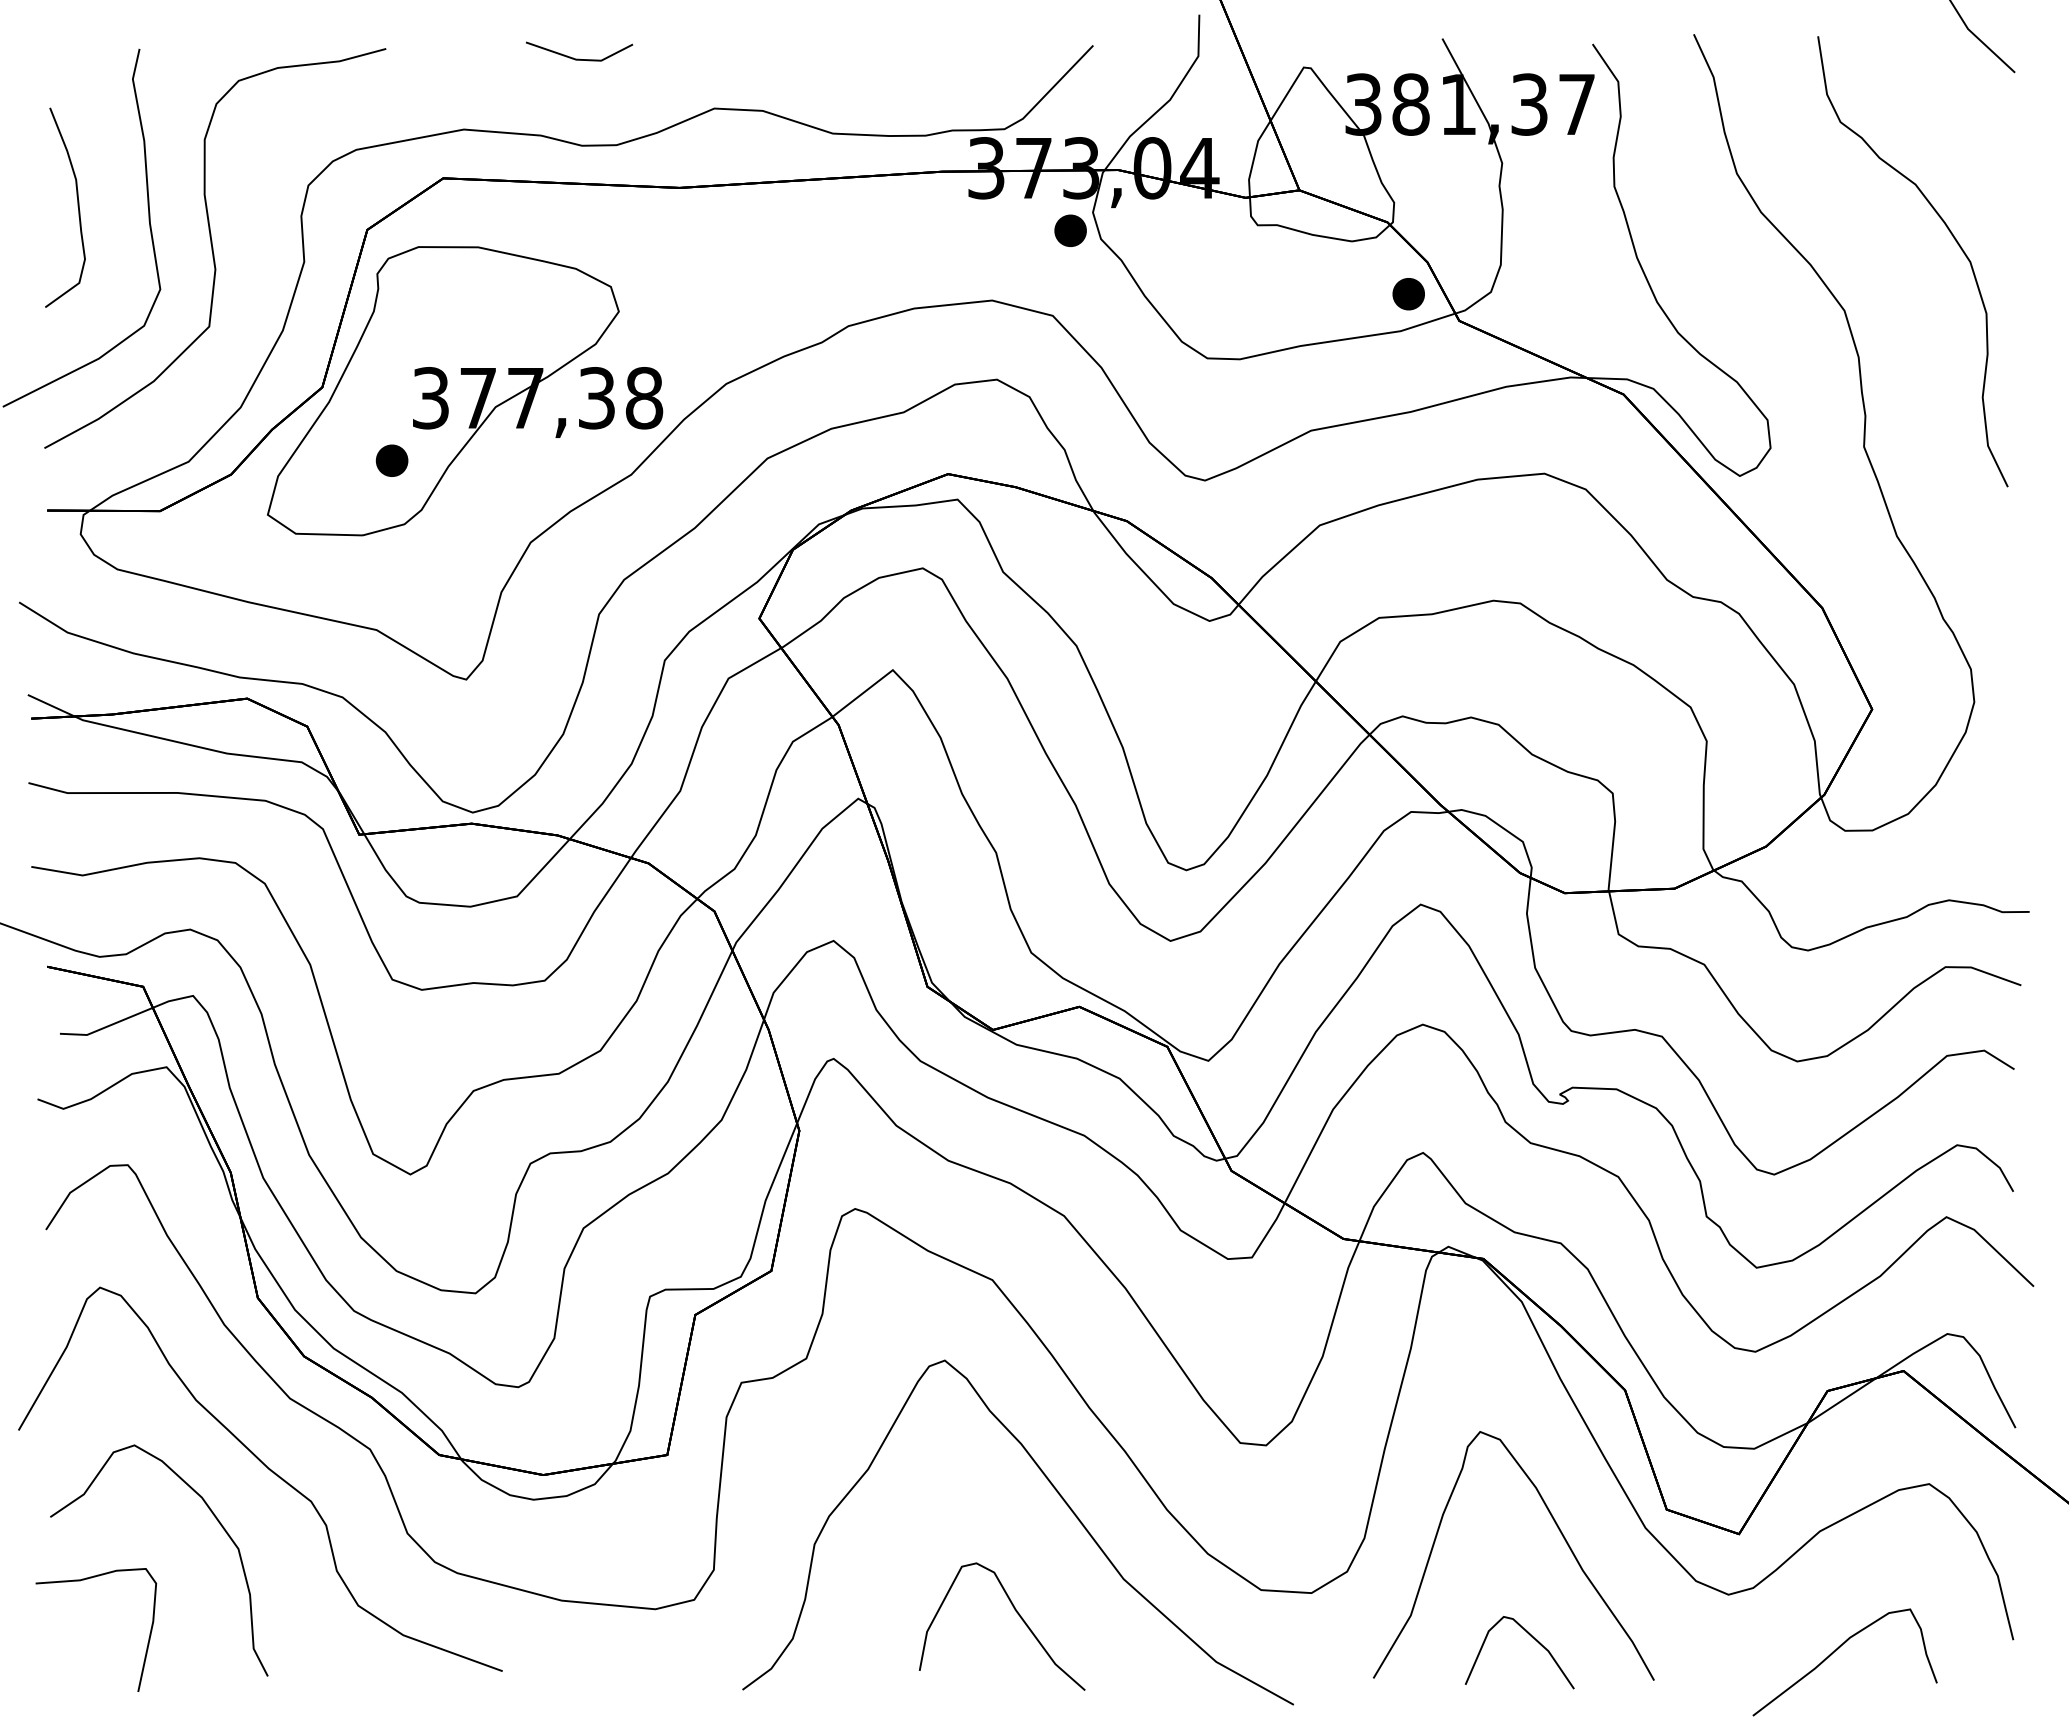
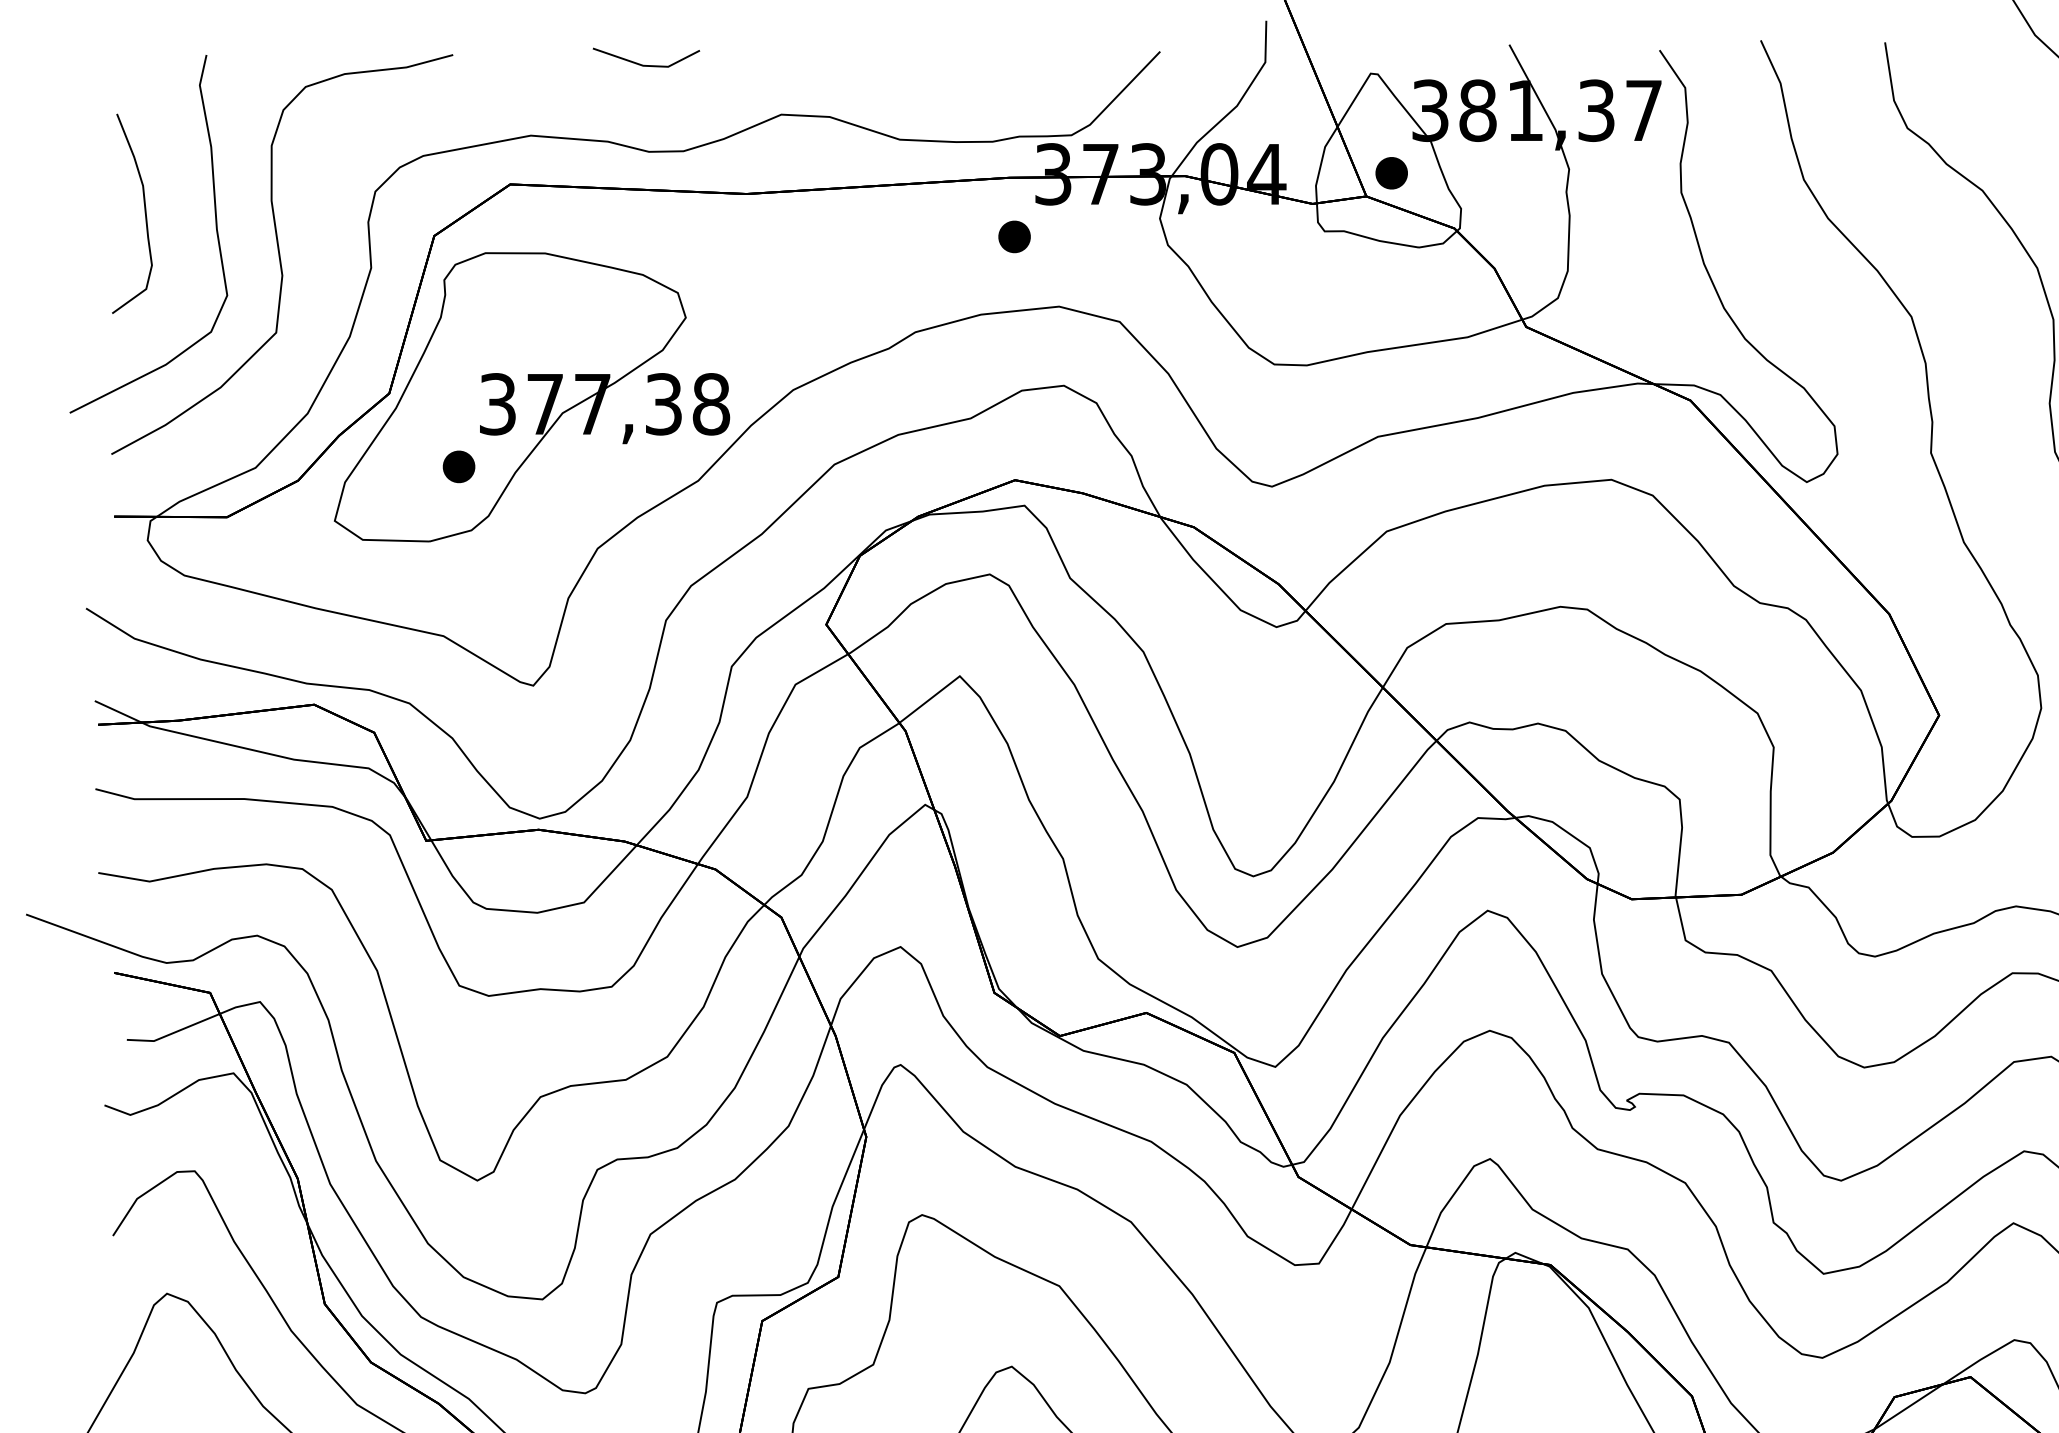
part: (1070, 230) -> (1014, 236), moved
part: (1408, 294) -> (1391, 173), moved

